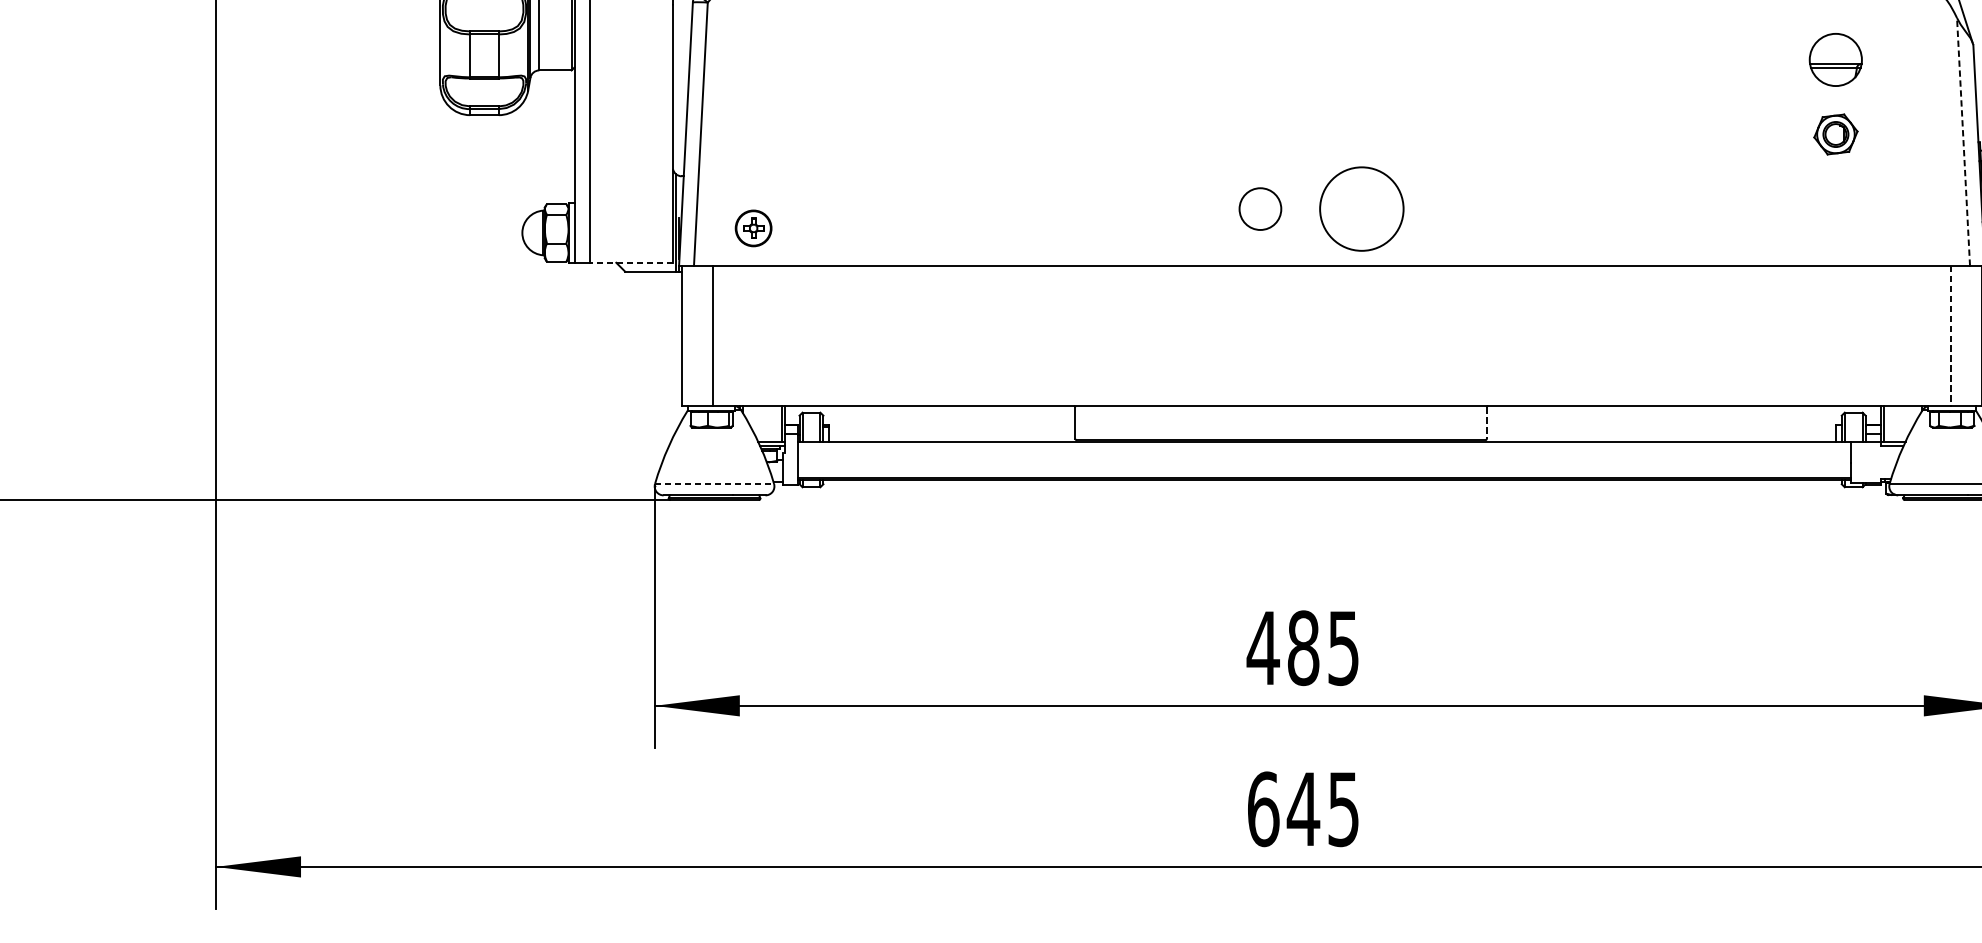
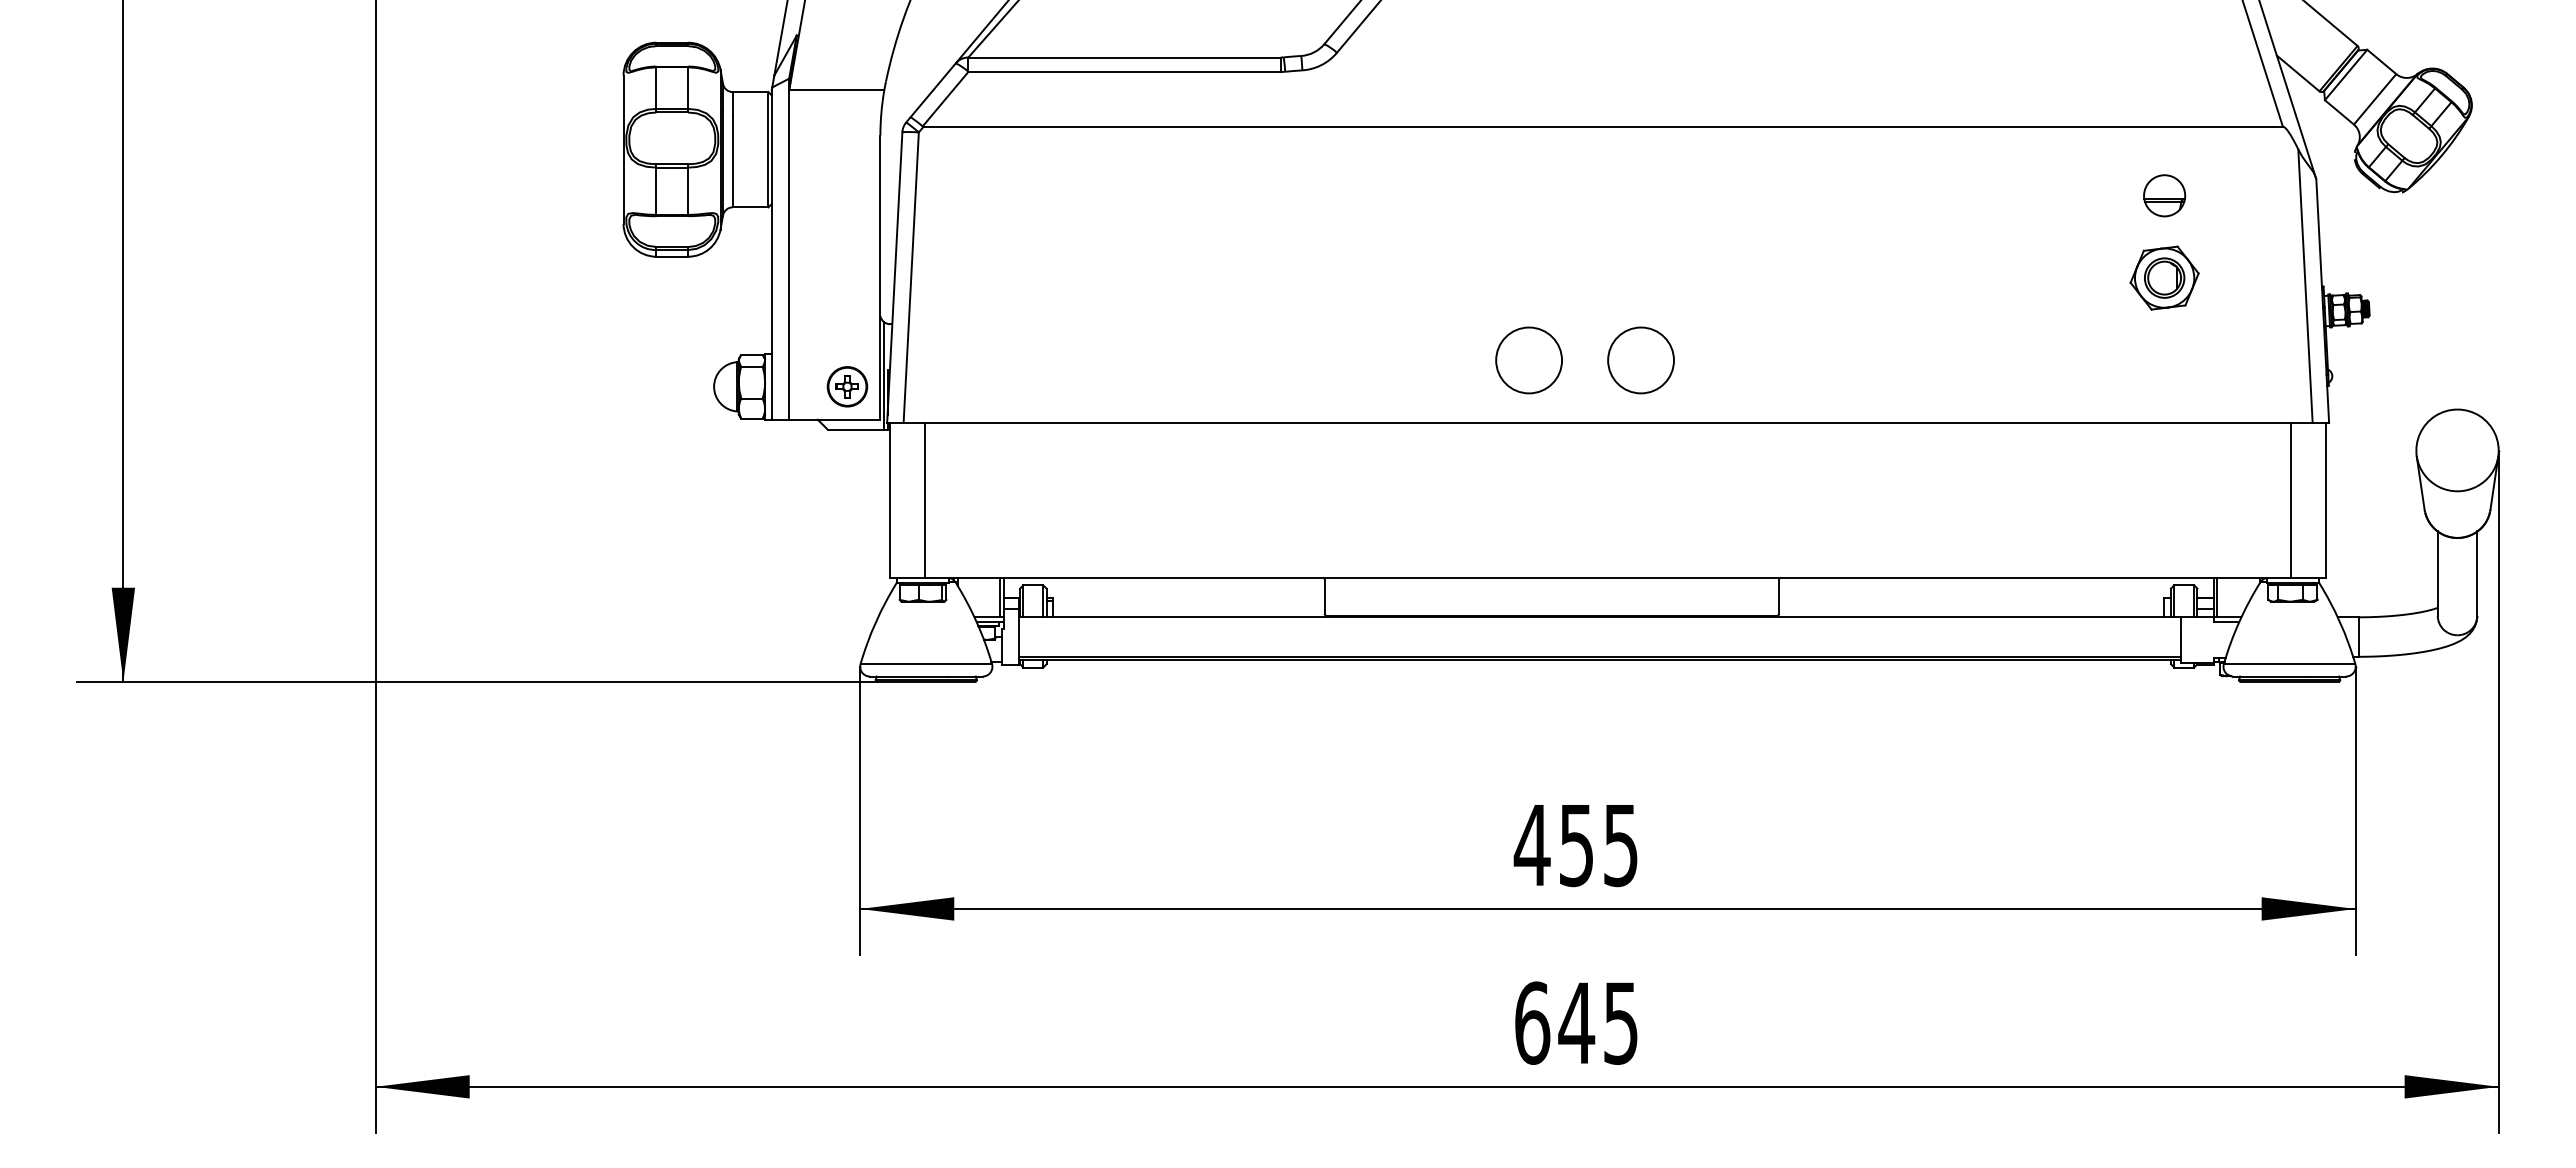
part: (1835, 59) -> (2164, 195), size x0.71
part: (1835, 133) -> (2164, 277), size x1.43
line: (1963, 142) -> (2305, 286), dashed -> solid
circle: (1260, 209) -> (1529, 360), size x1.43
circle: (1361, 209) -> (1640, 360), size x0.71
part: (753, 228) -> (847, 386), moved
line: (631, 262) -> (834, 419), dashed -> solid
line: (1950, 335) -> (2291, 500), dashed -> solid
line: (1487, 423) -> (1779, 597), dashed -> solid
line: (714, 483) -> (926, 663), dashed -> solid
text: (1303, 648) -> (1576, 845), 485 -> 455

